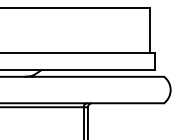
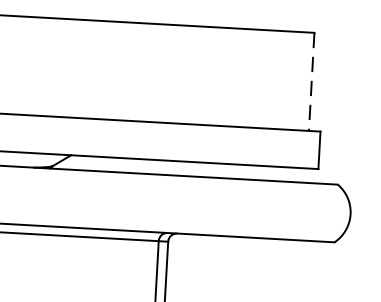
line: (149, 31) -> (311, 84), solid -> dashed

